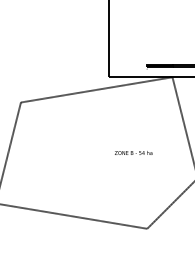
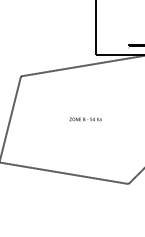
text: (133, 152) -> (85, 118), moved

